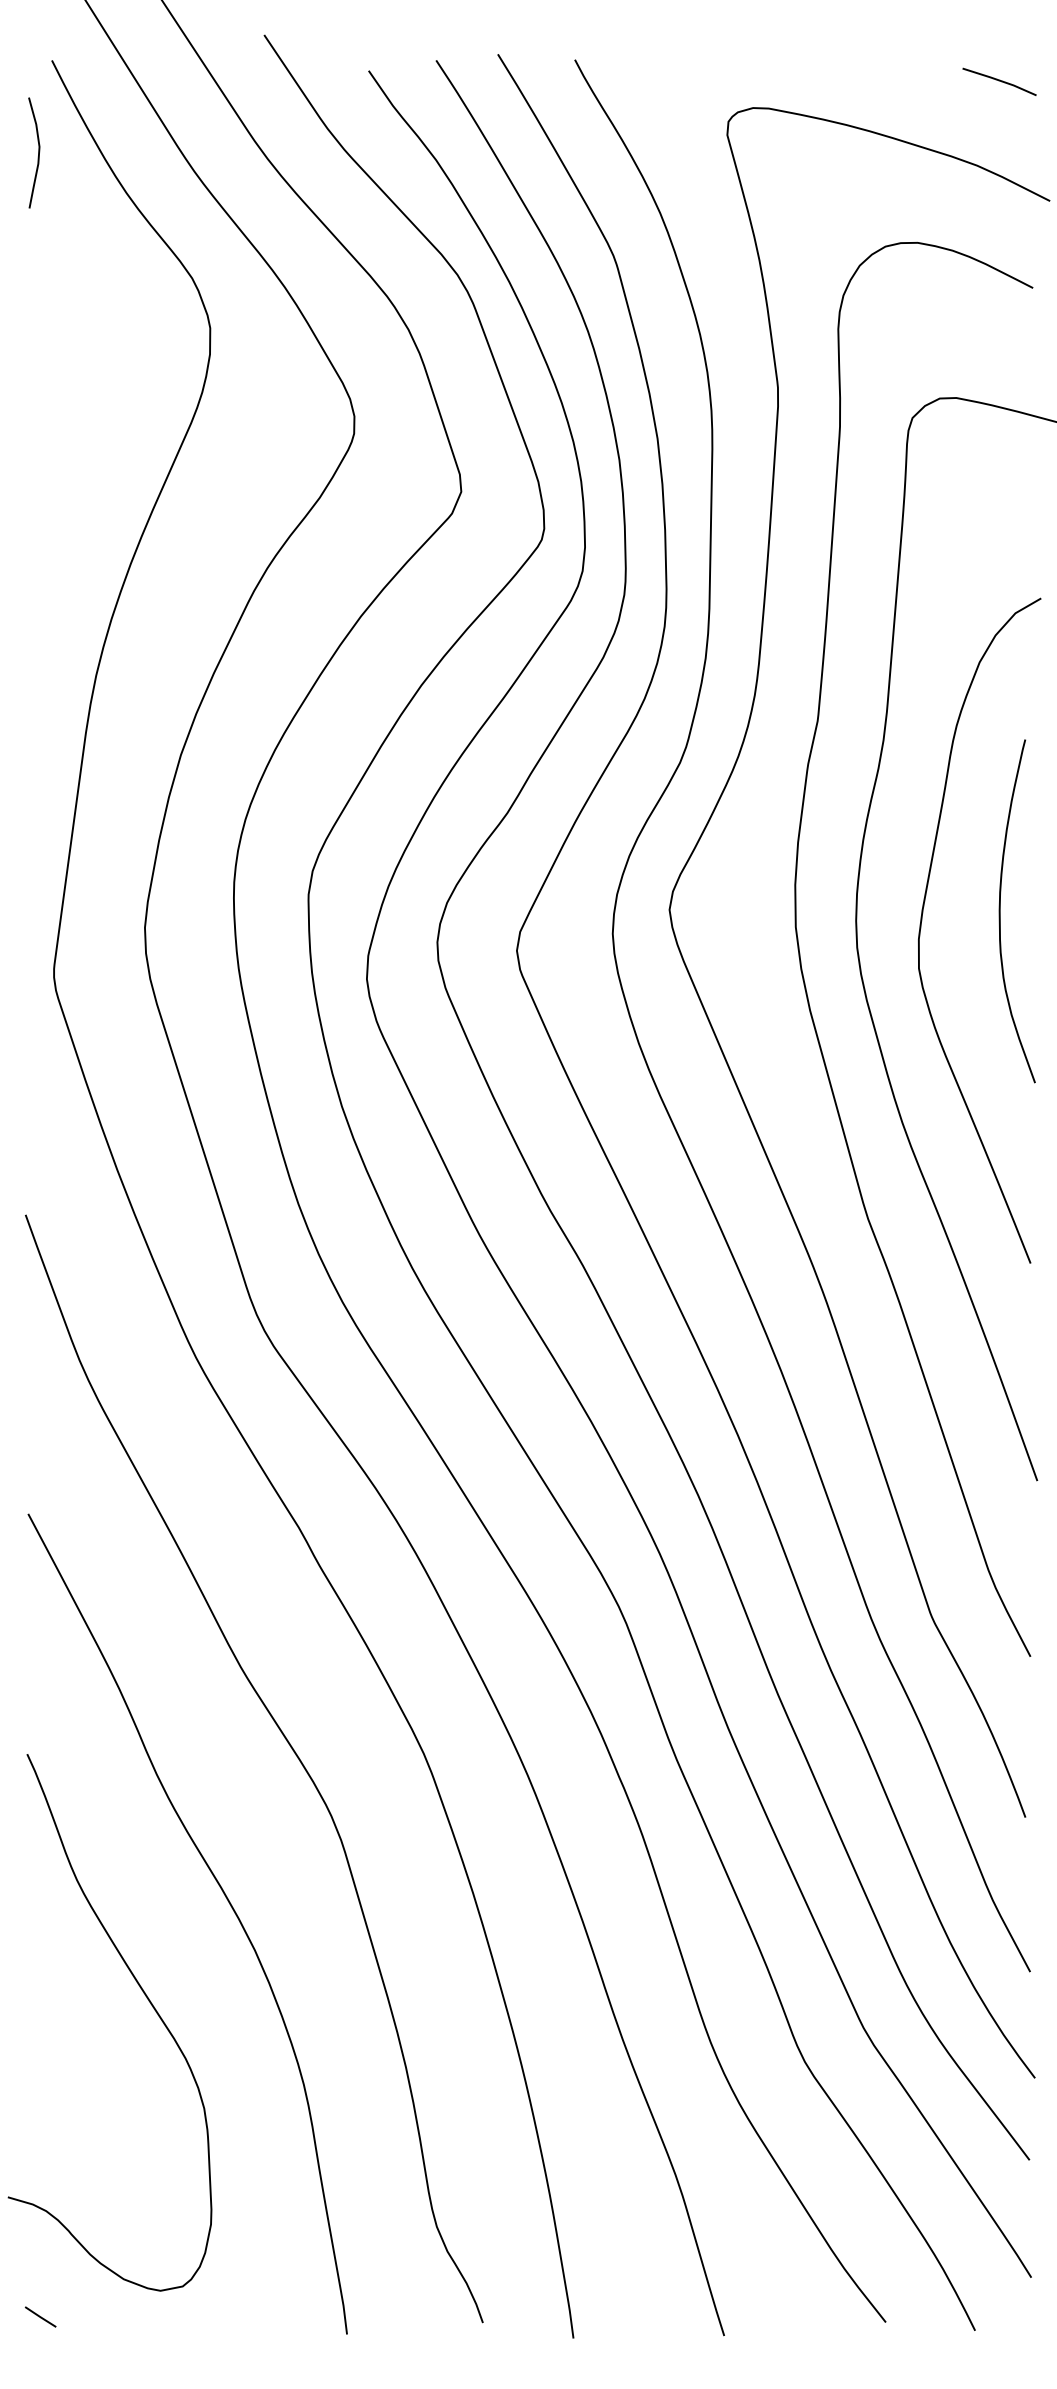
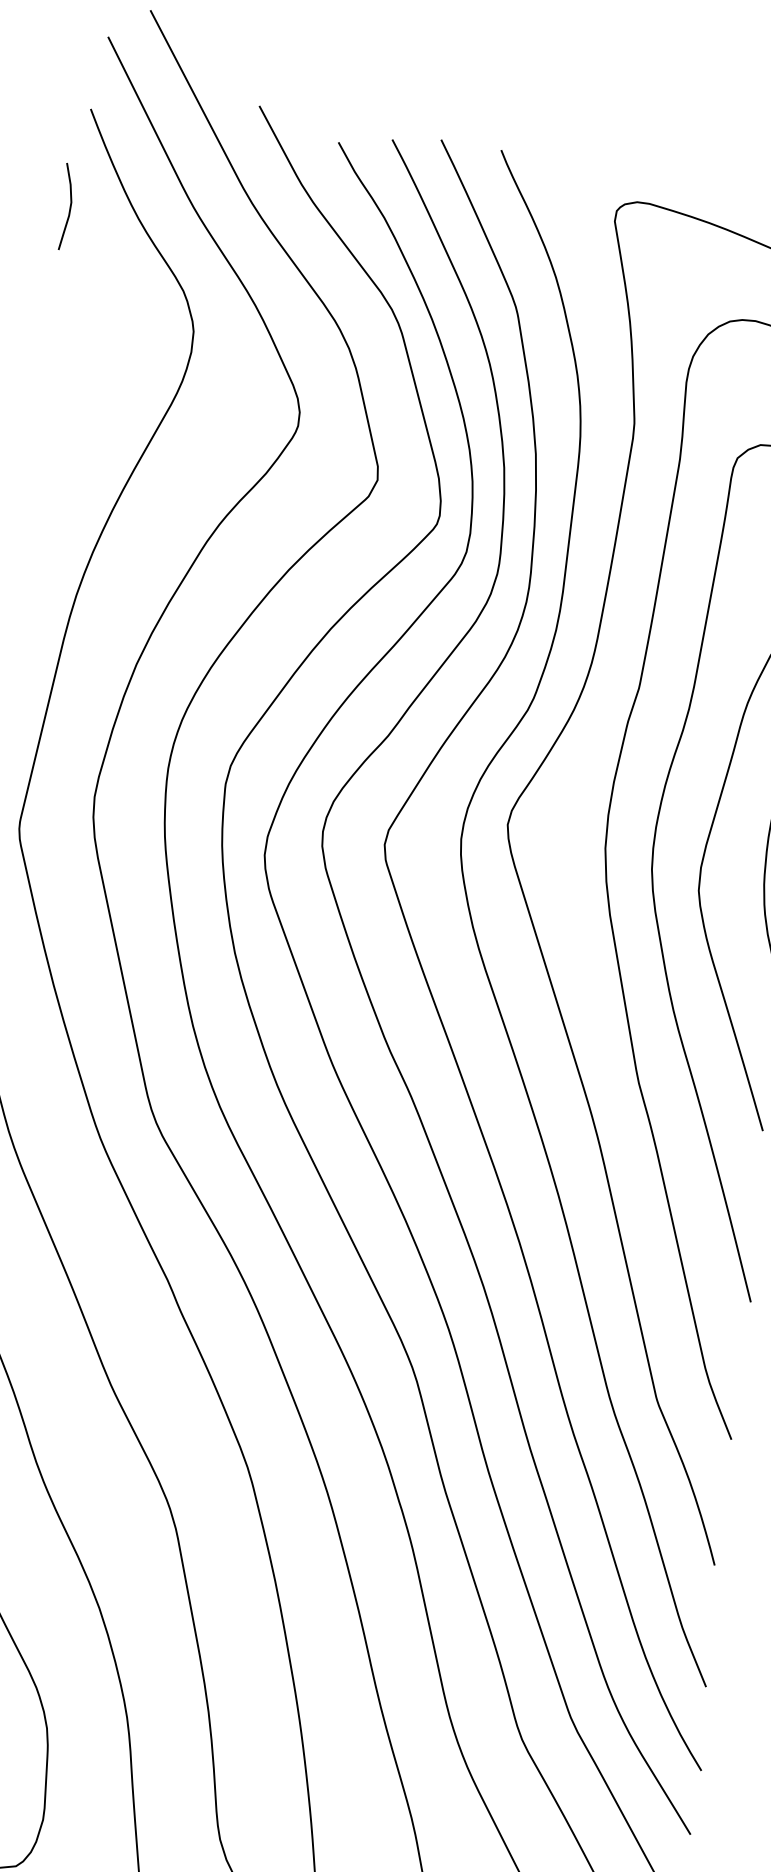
curve: (38, 152) -> (70, 206), moved

